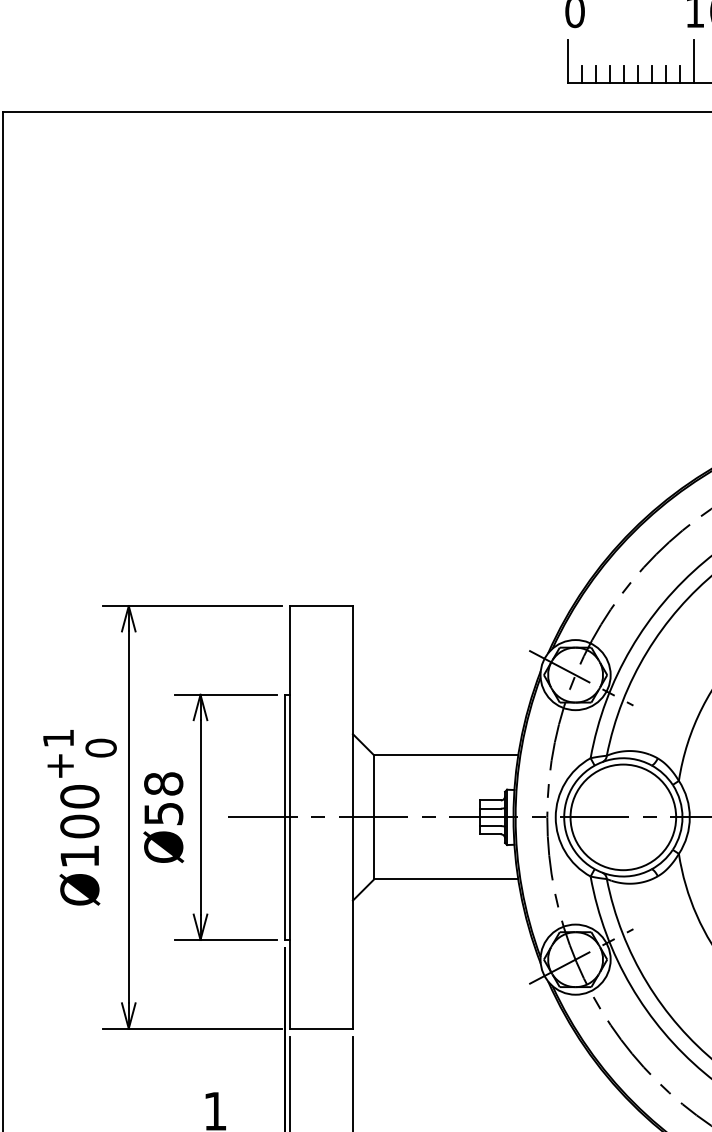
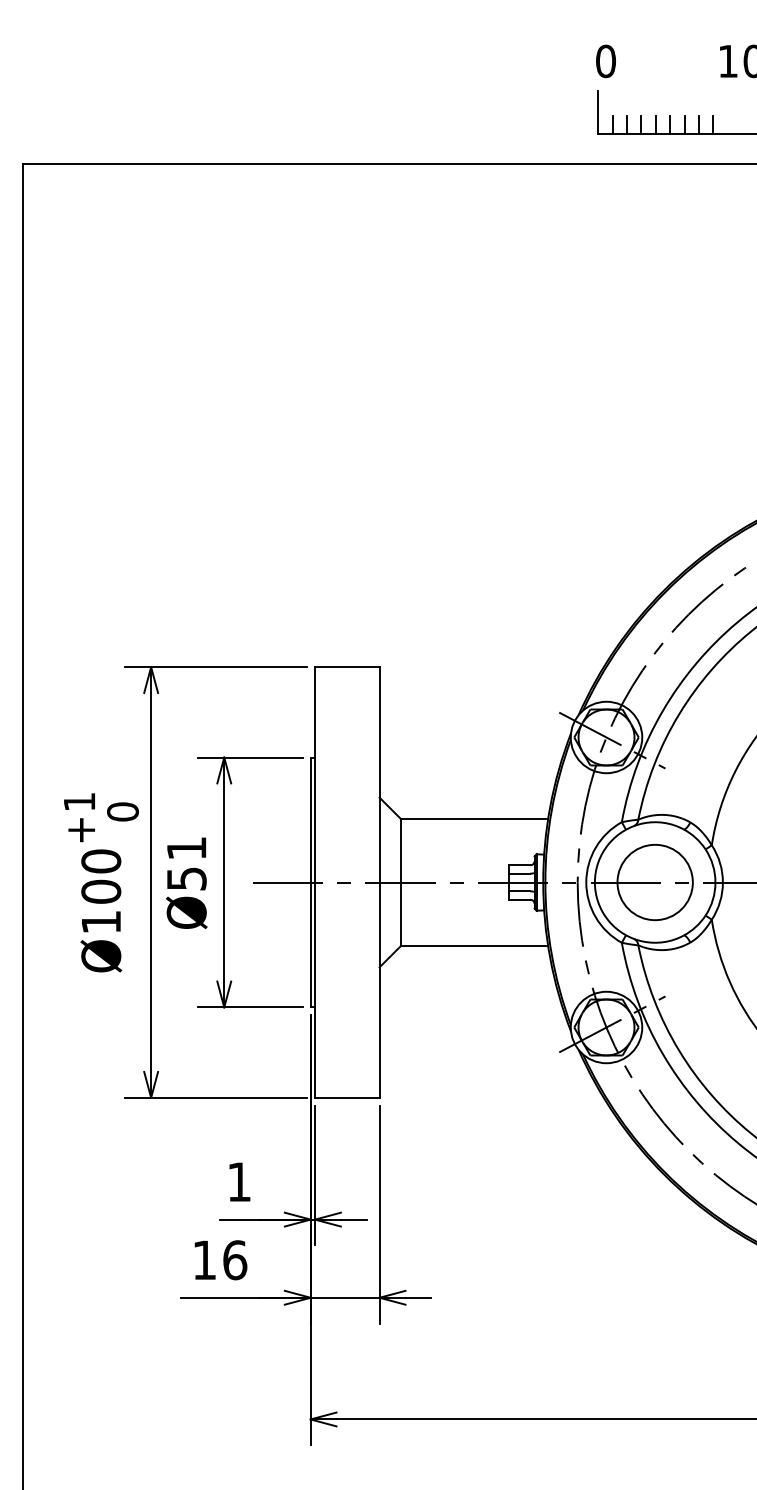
line: (694, 60) -> (727, 111), removed
text: (163, 784) -> (186, 848), Ø58 -> Ø51
circle: (623, 817) -> (655, 882), size x0.7

